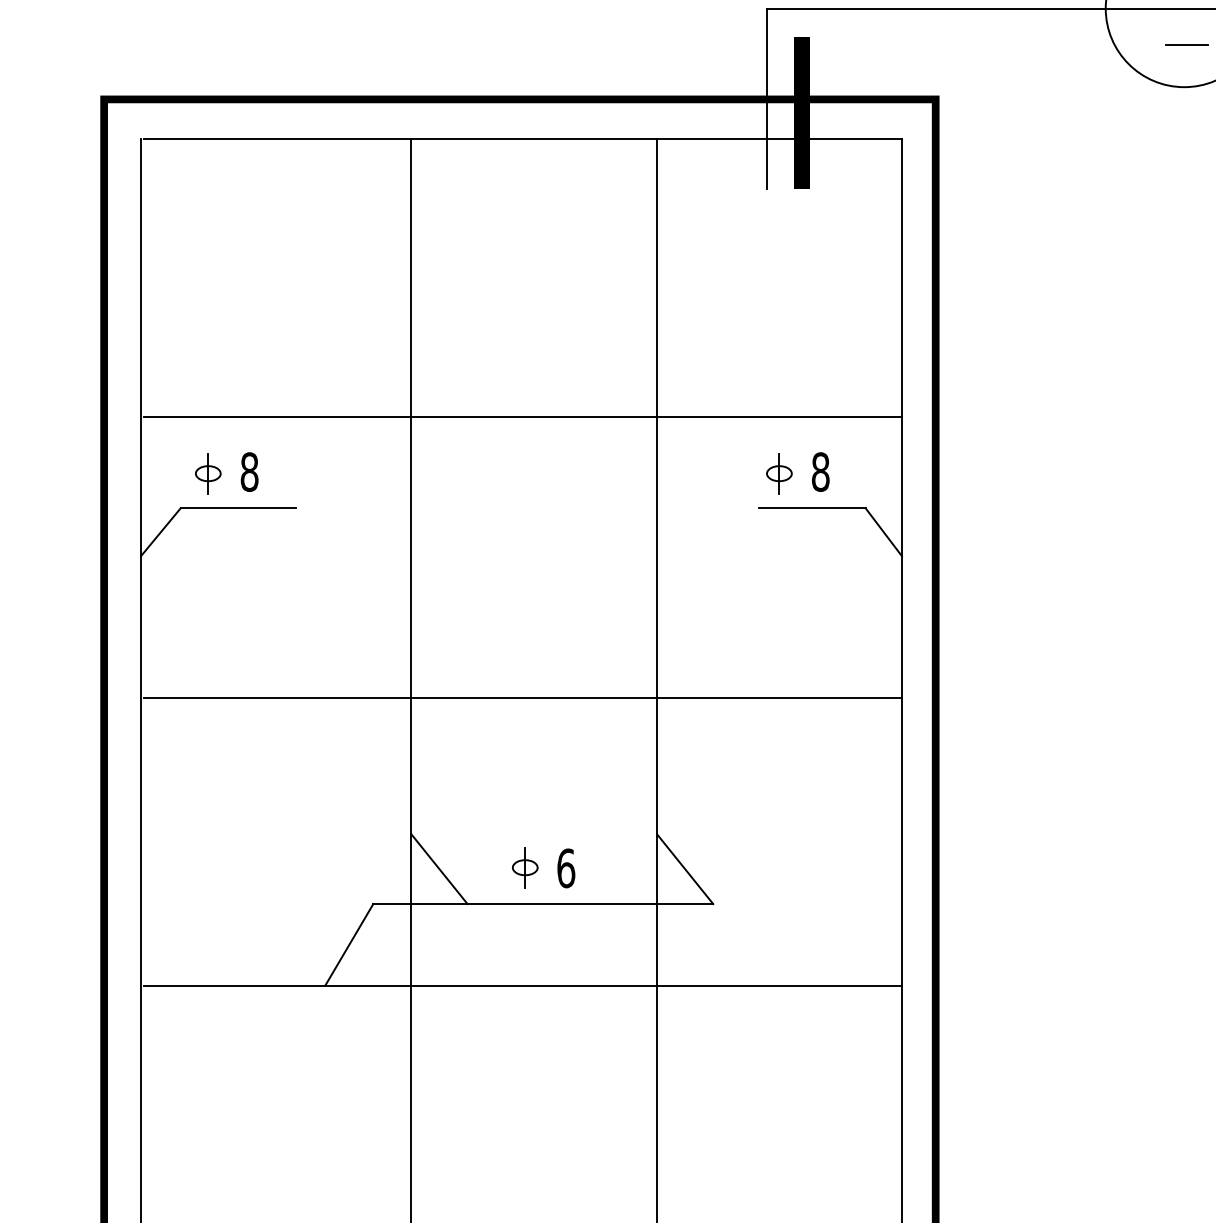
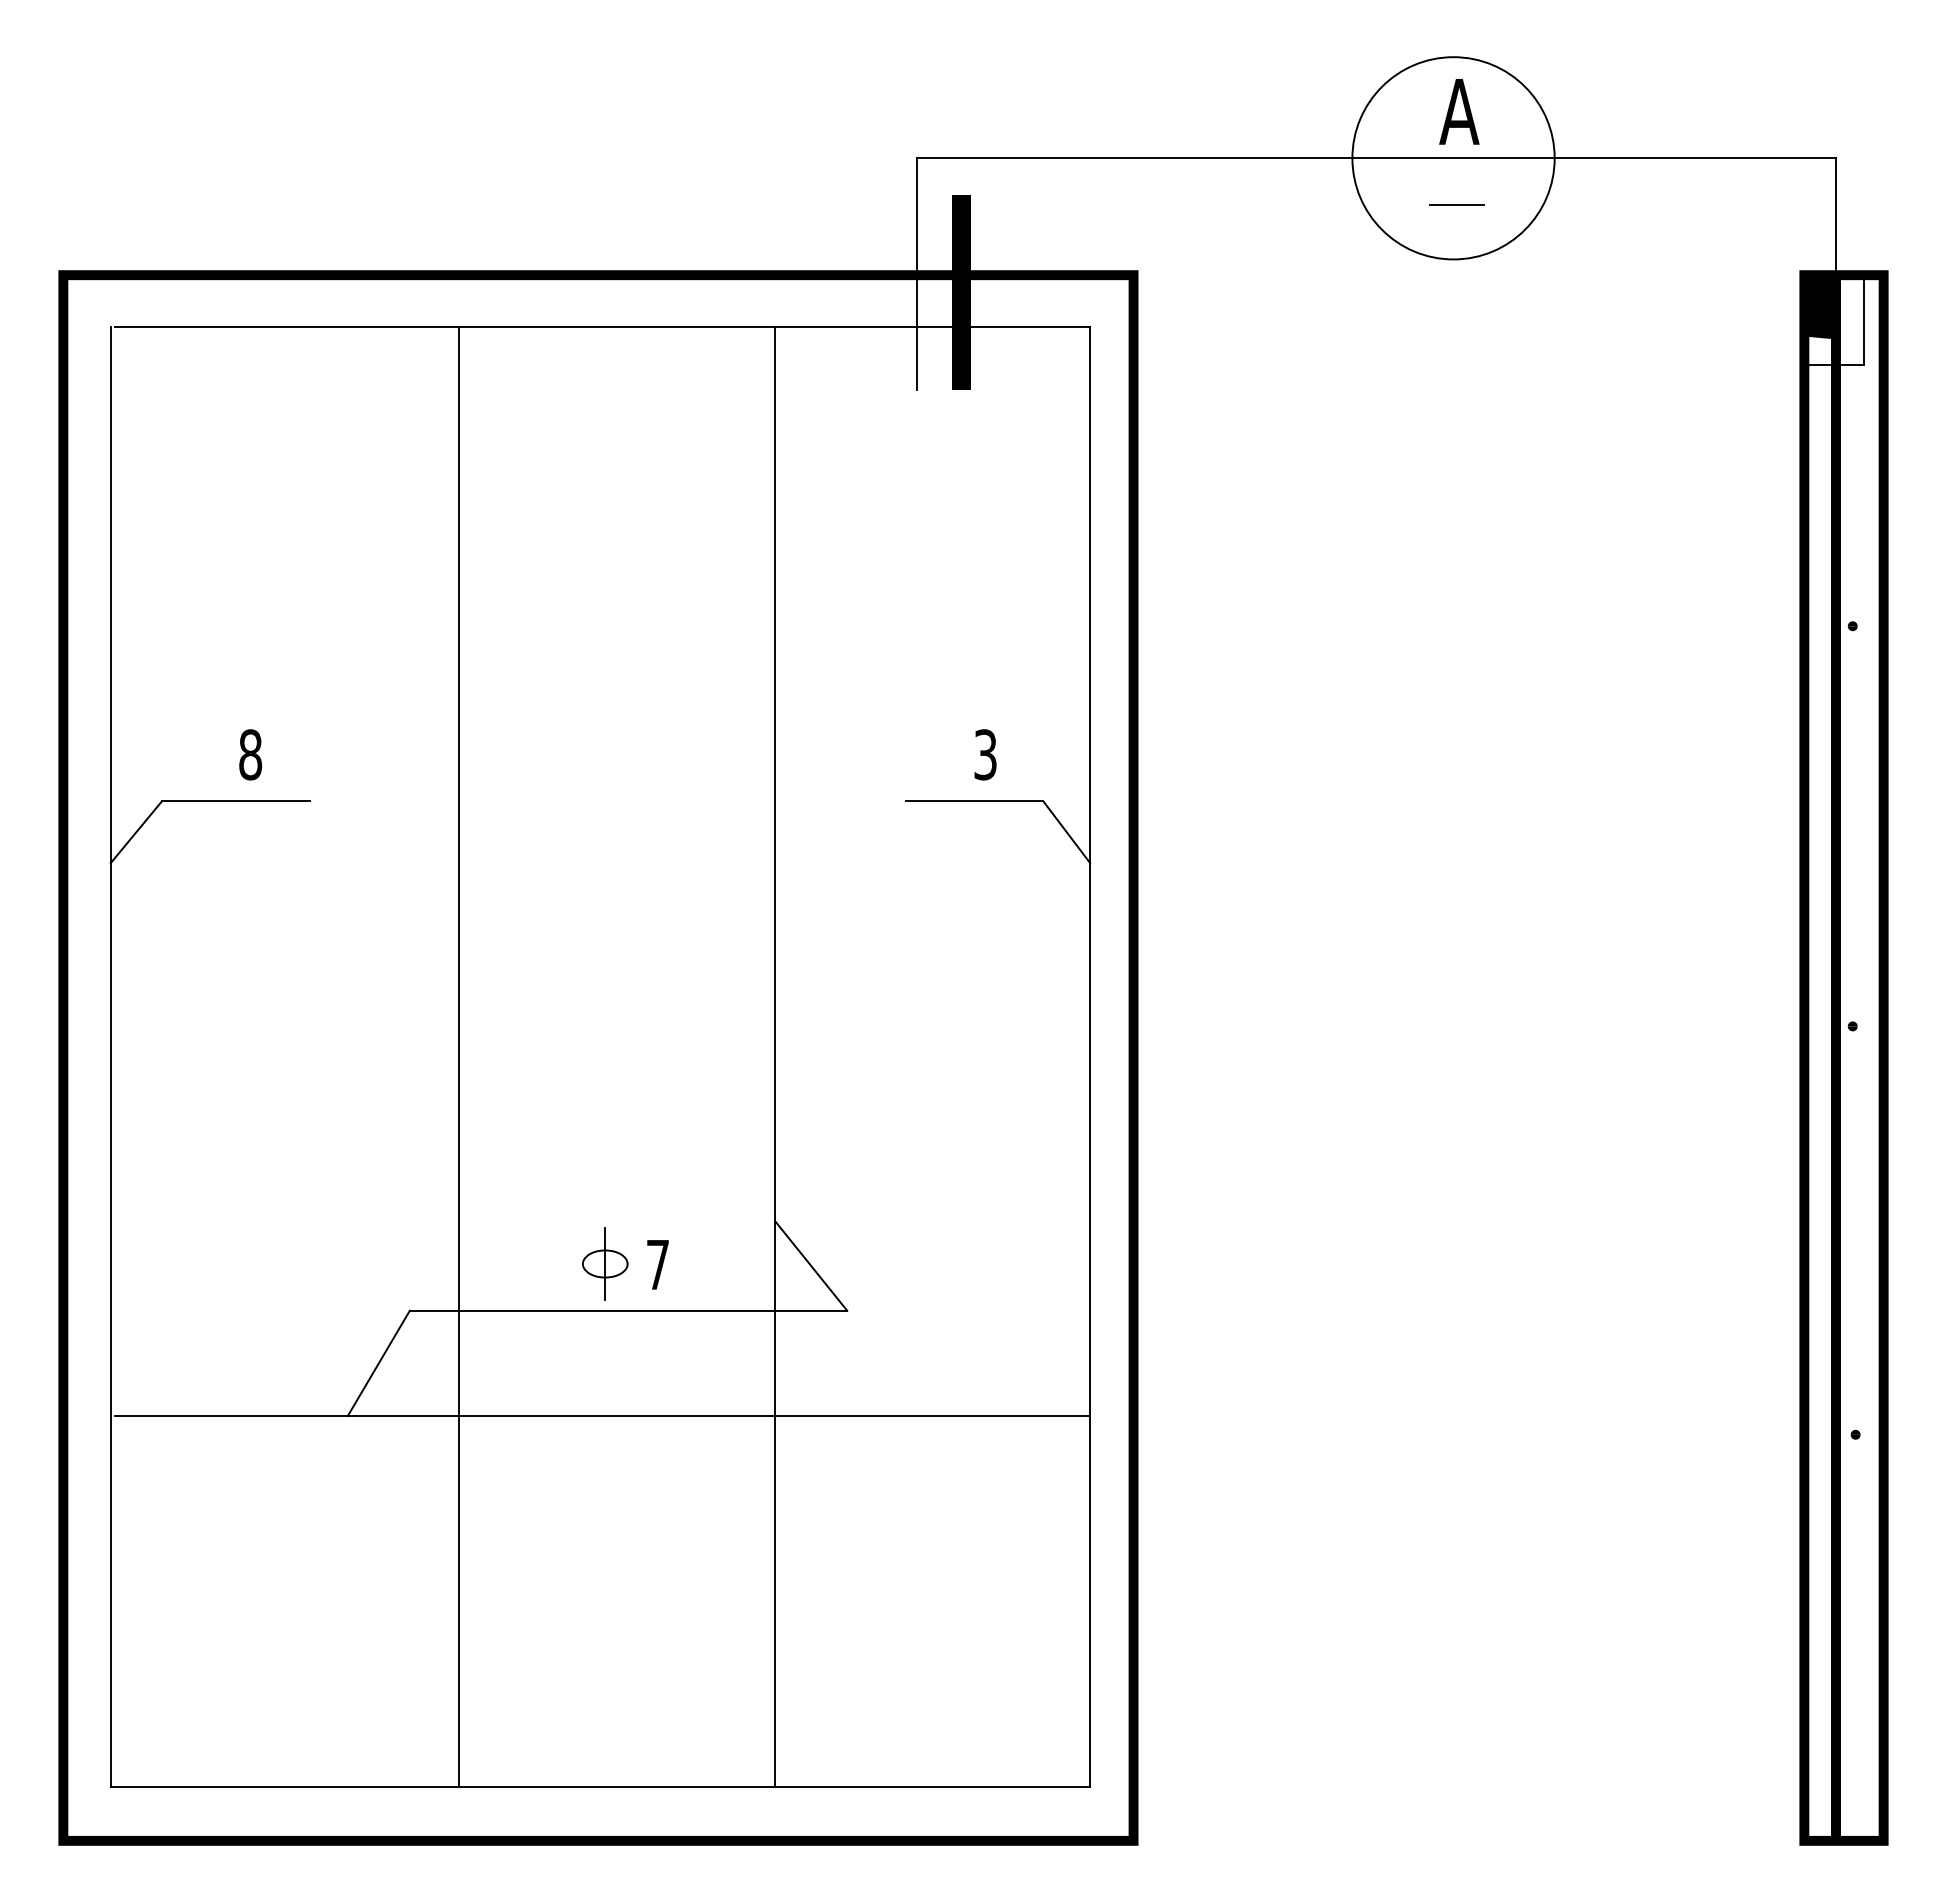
line: (523, 416) -> (602, 683), removed
text: (820, 471) -> (985, 754), 8 -> 3
part: (208, 473) -> (197, 756), removed
part: (779, 473) -> (932, 756), removed
line: (523, 697) -> (602, 1045), removed
part: (525, 867) -> (605, 1263), size x1.4
line: (439, 868) -> (494, 1265), removed
text: (565, 868) -> (657, 1264), 6 -> 7

